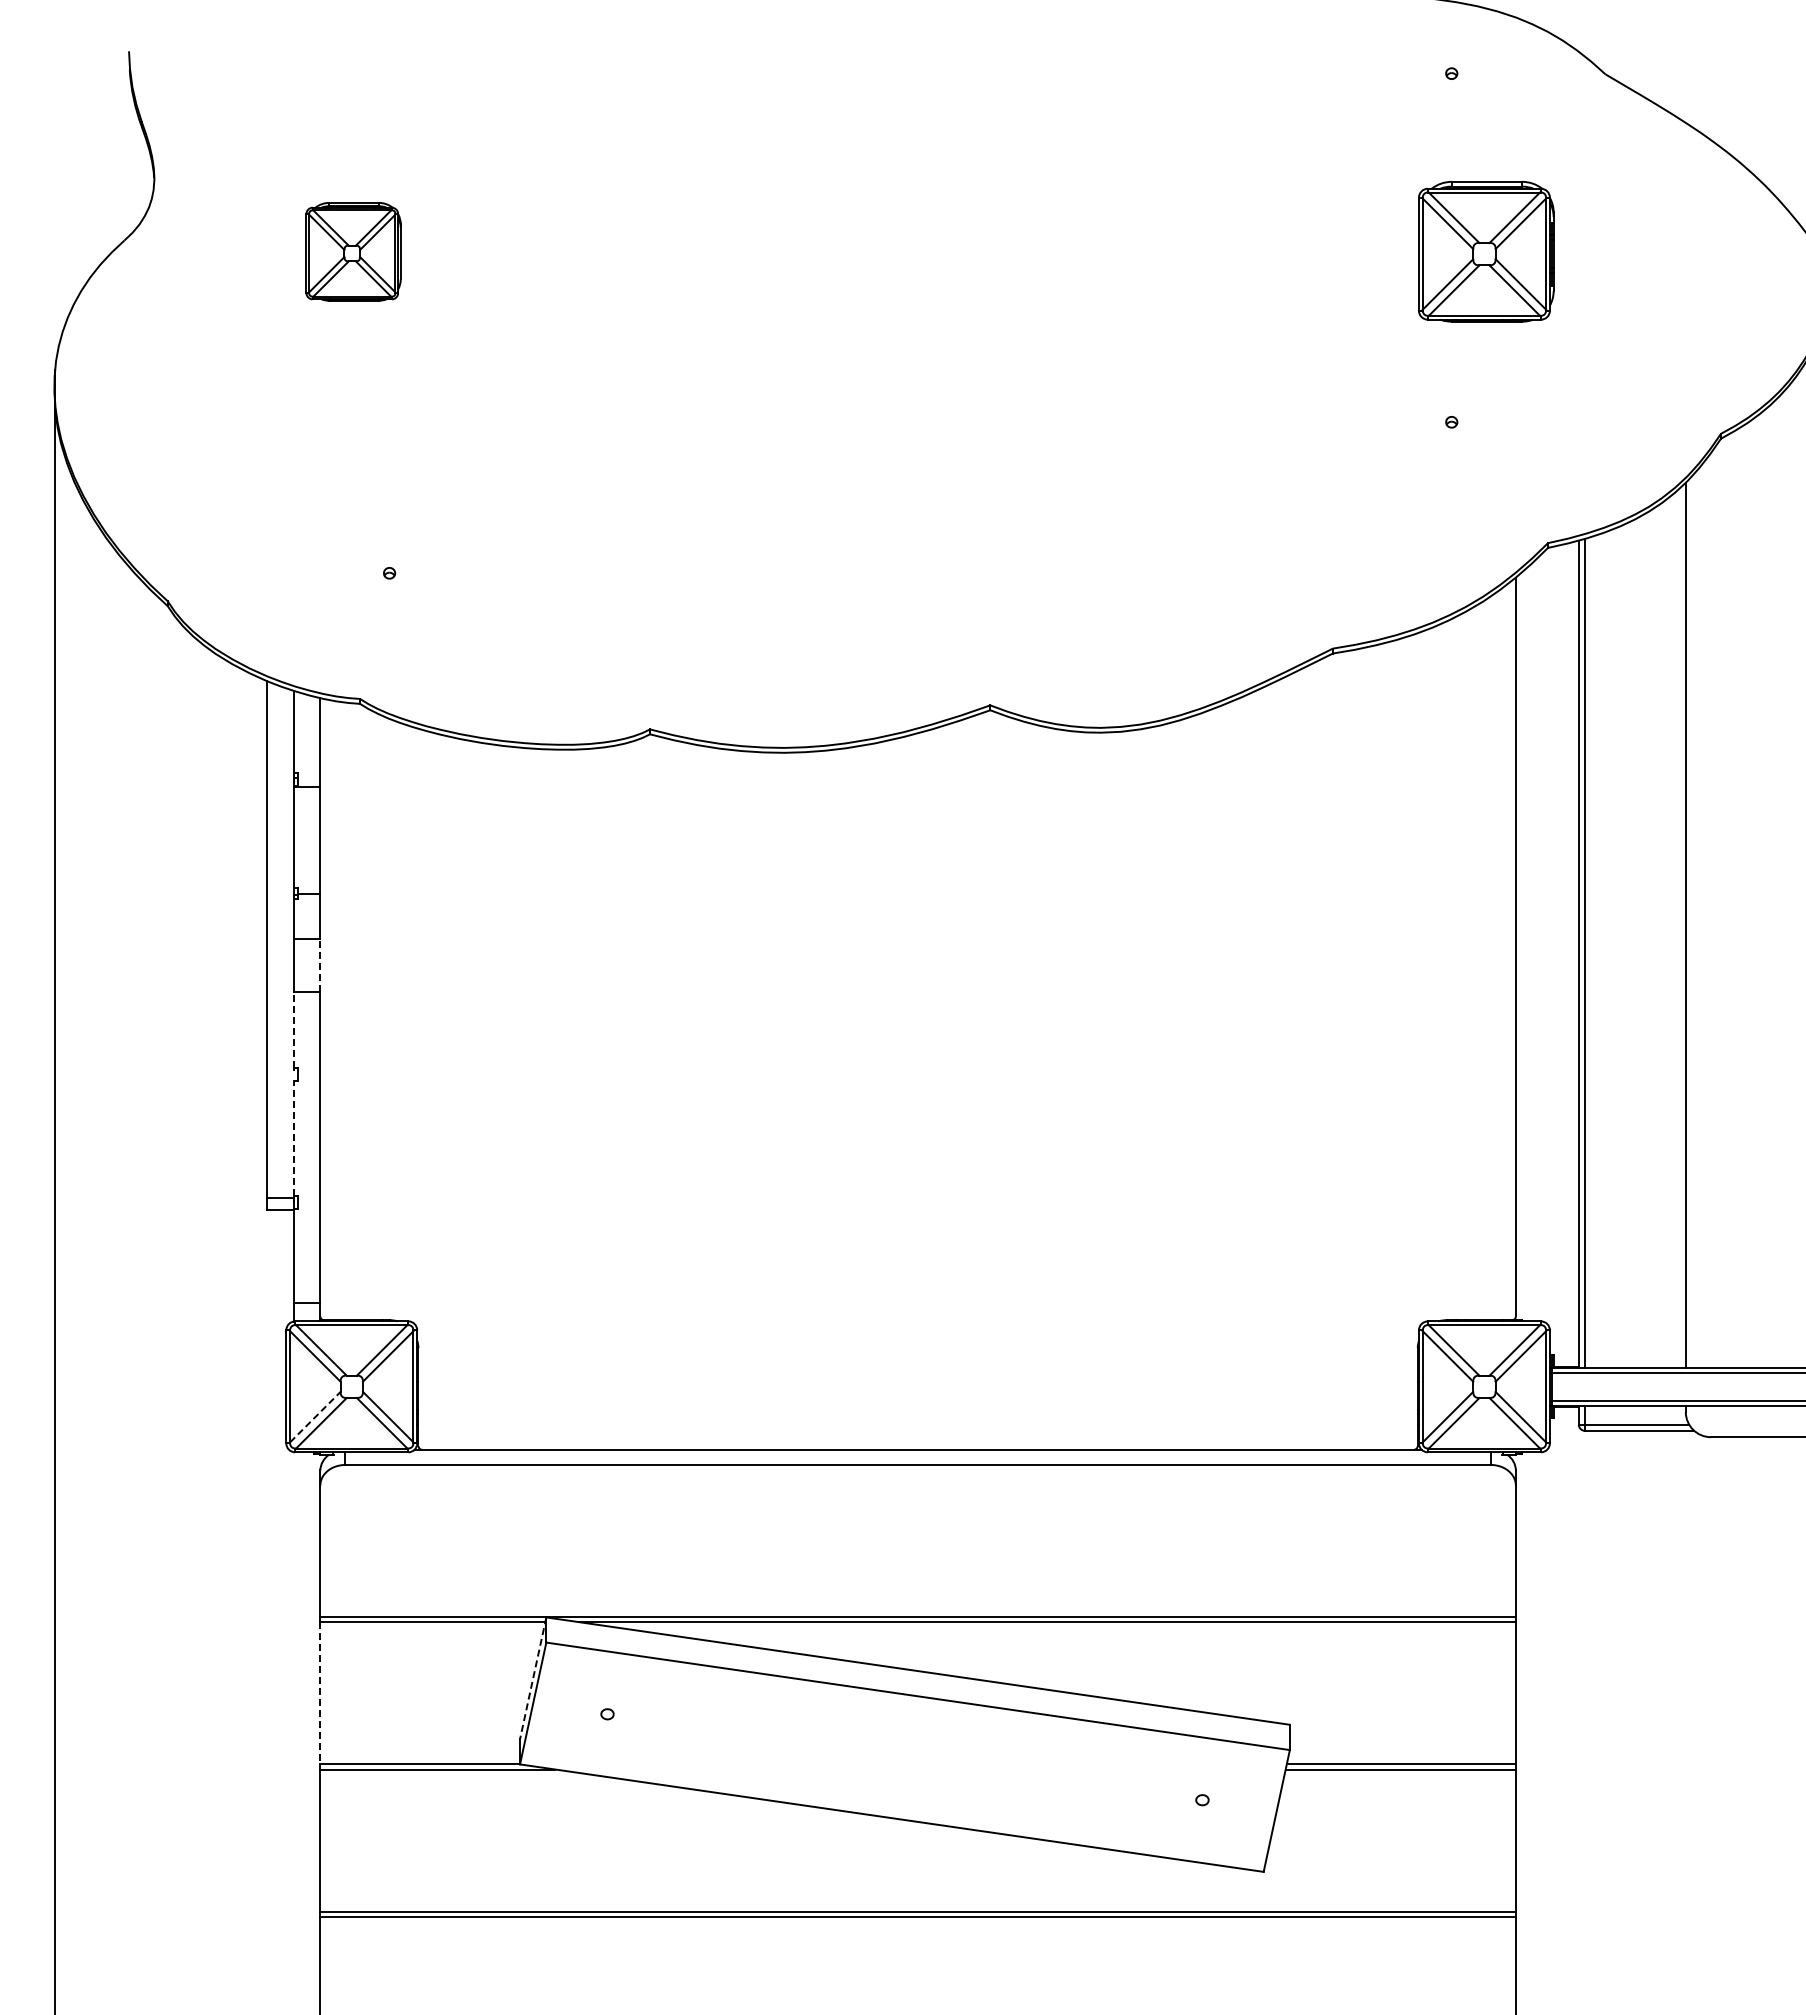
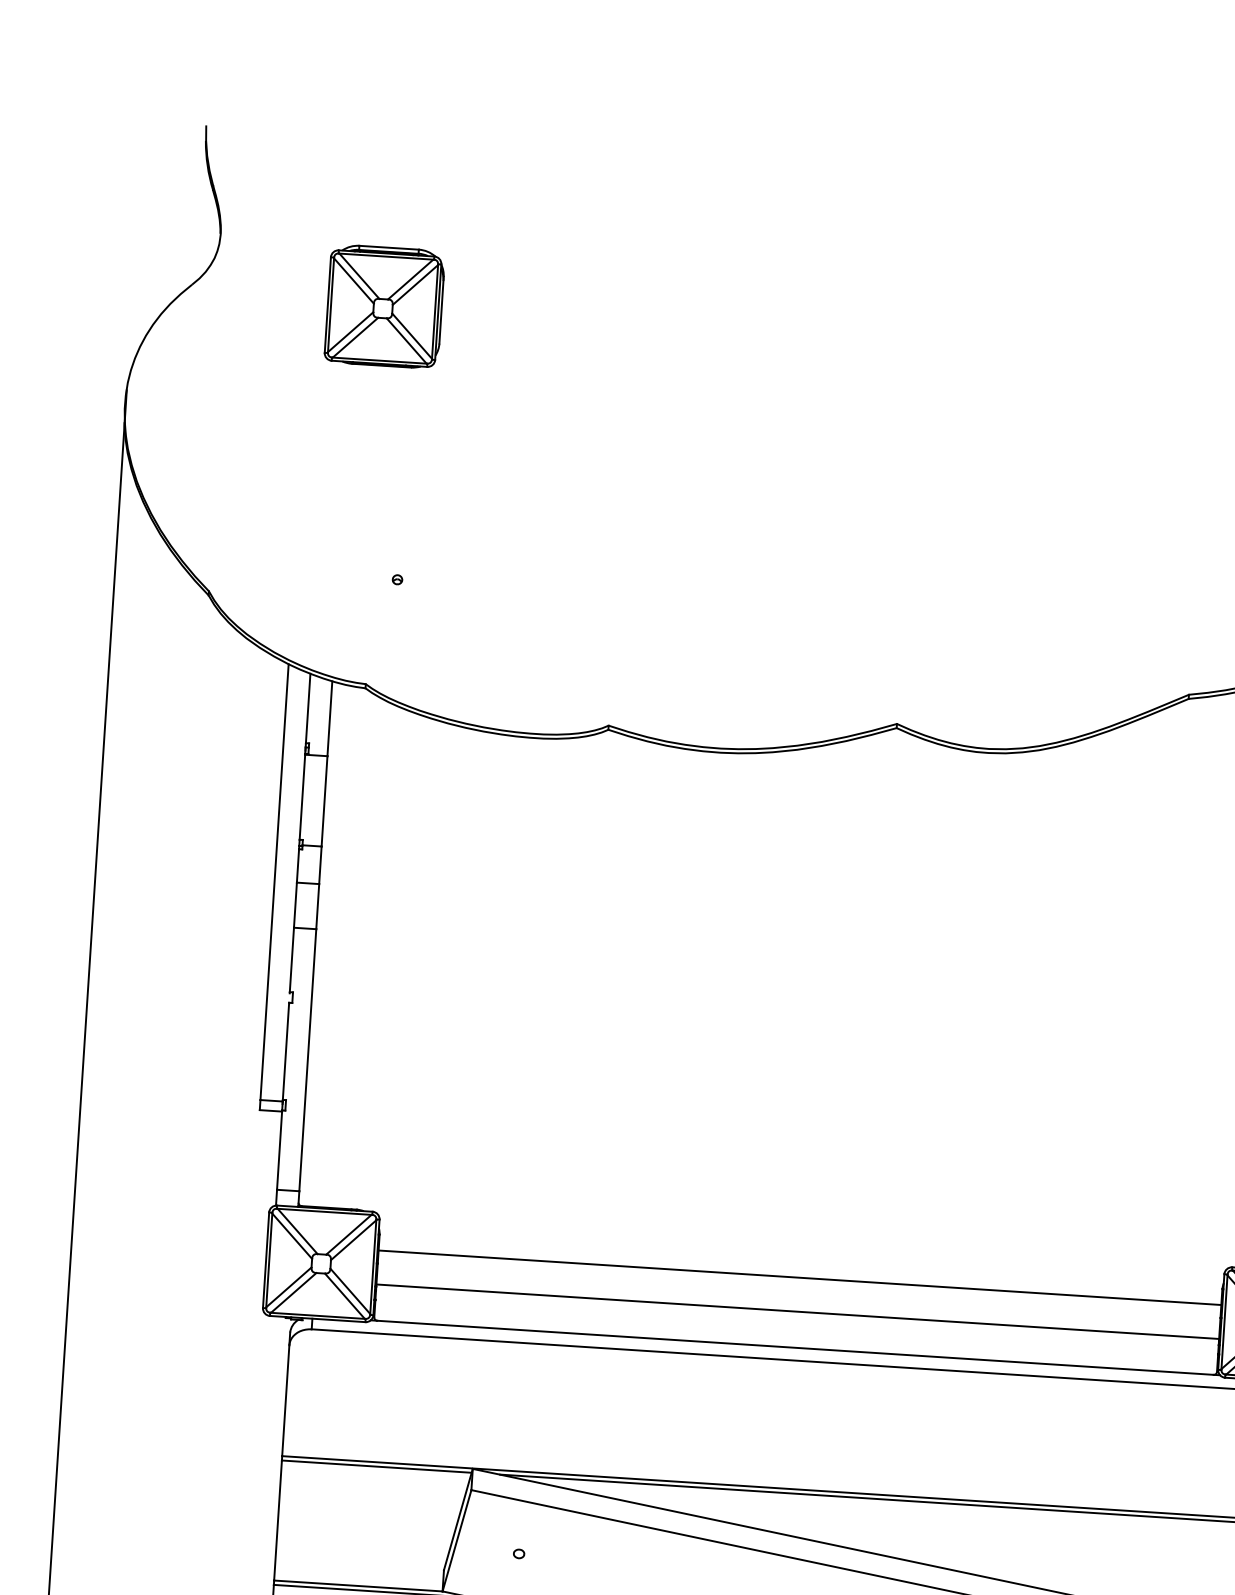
part: (353, 251) -> (384, 306), size x1.43
line: (320, 965) -> (317, 906), dashed -> solid
line: (293, 1029) -> (291, 959), dashed -> solid
line: (293, 1138) -> (285, 1051), dashed -> solid
line: (917, 1366) -> (799, 1277), added
line: (917, 1407) -> (797, 1312), added
line: (315, 1417) -> (289, 1287), dashed -> solid
line: (533, 1678) -> (458, 1519), dashed -> solid
line: (320, 1693) -> (278, 1520), dashed -> solid

